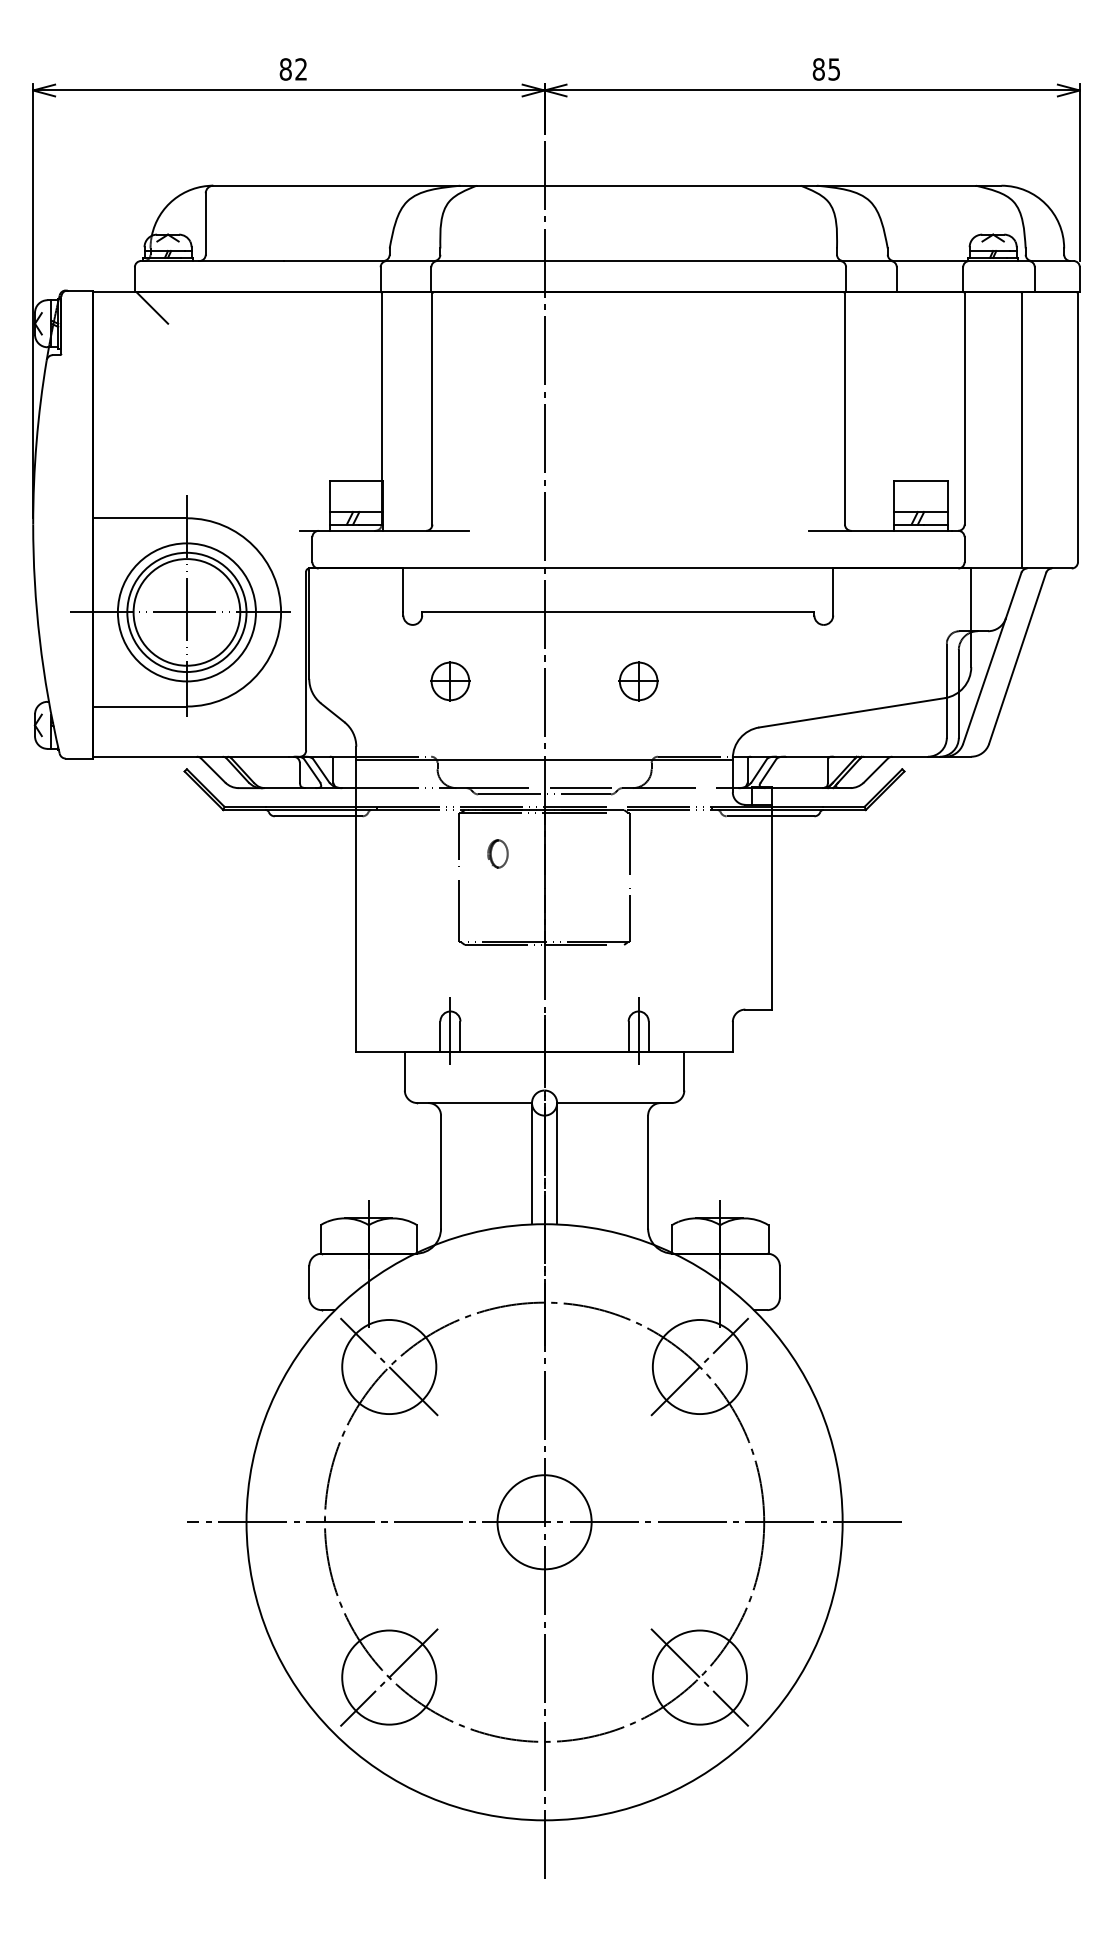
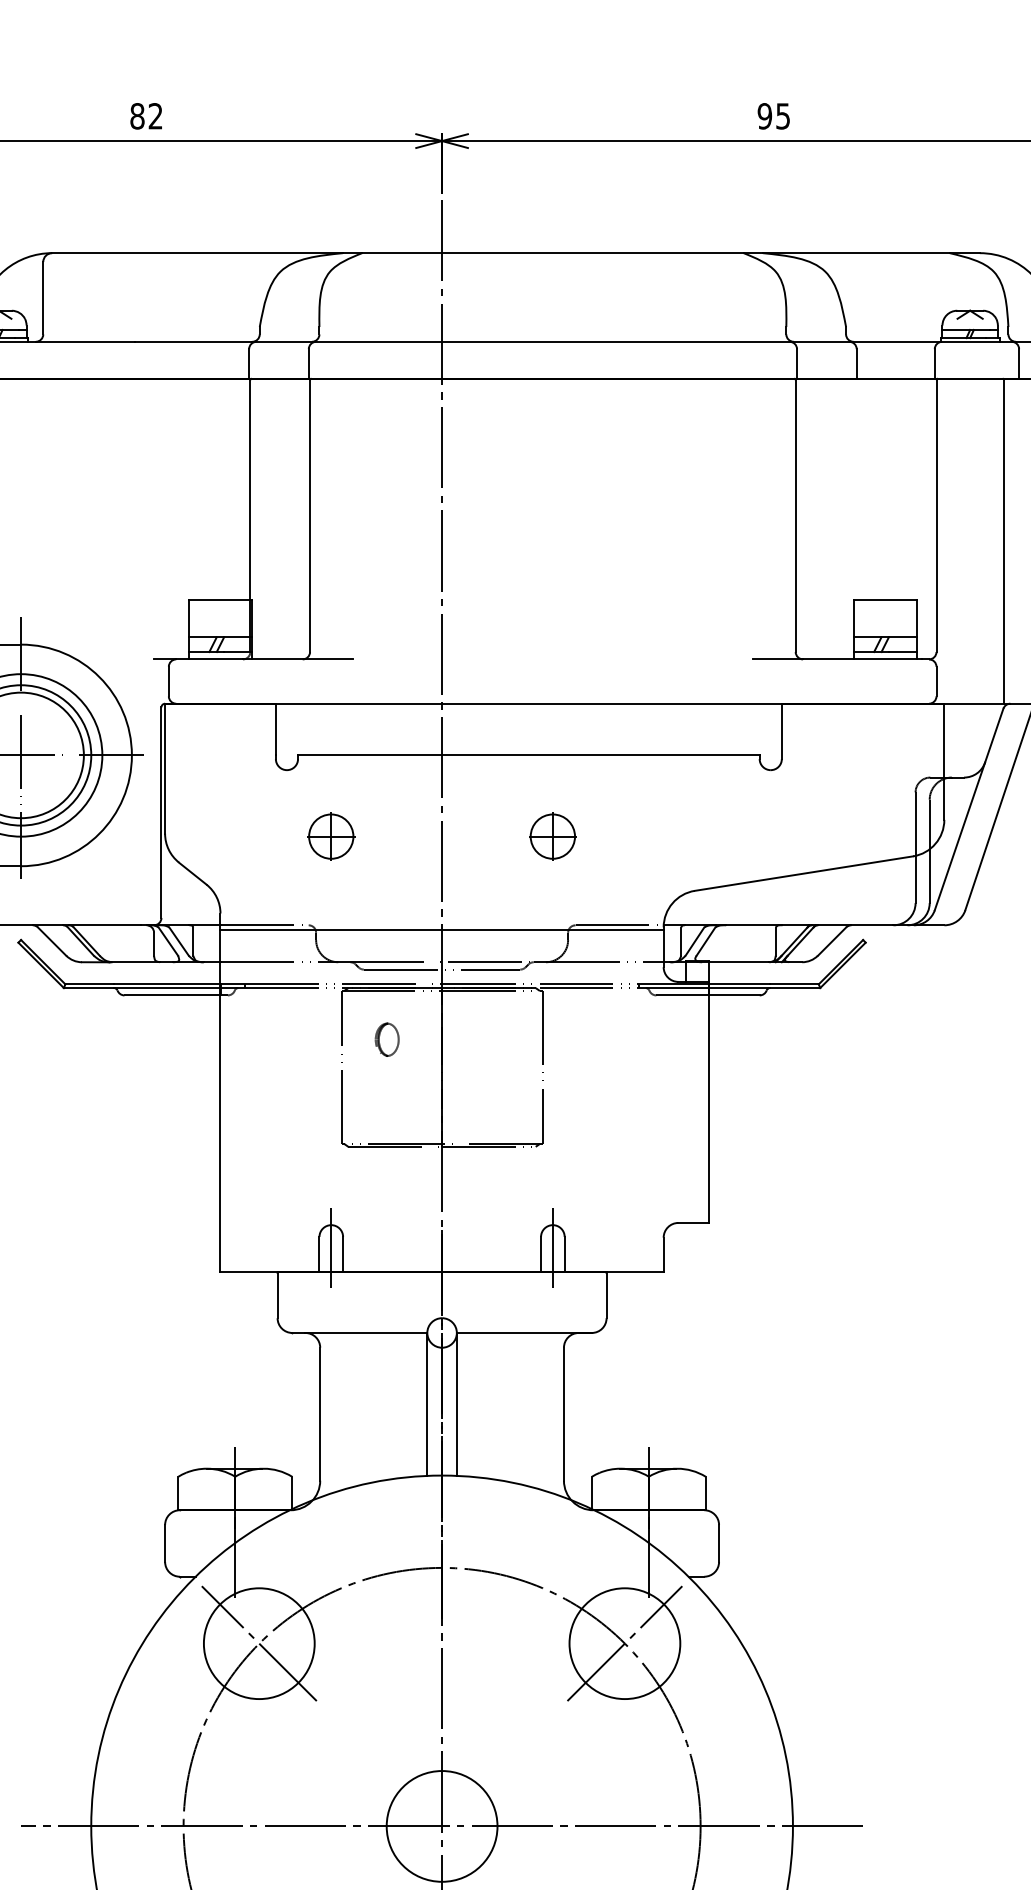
text: (818, 69) -> (764, 116), 85 -> 95

